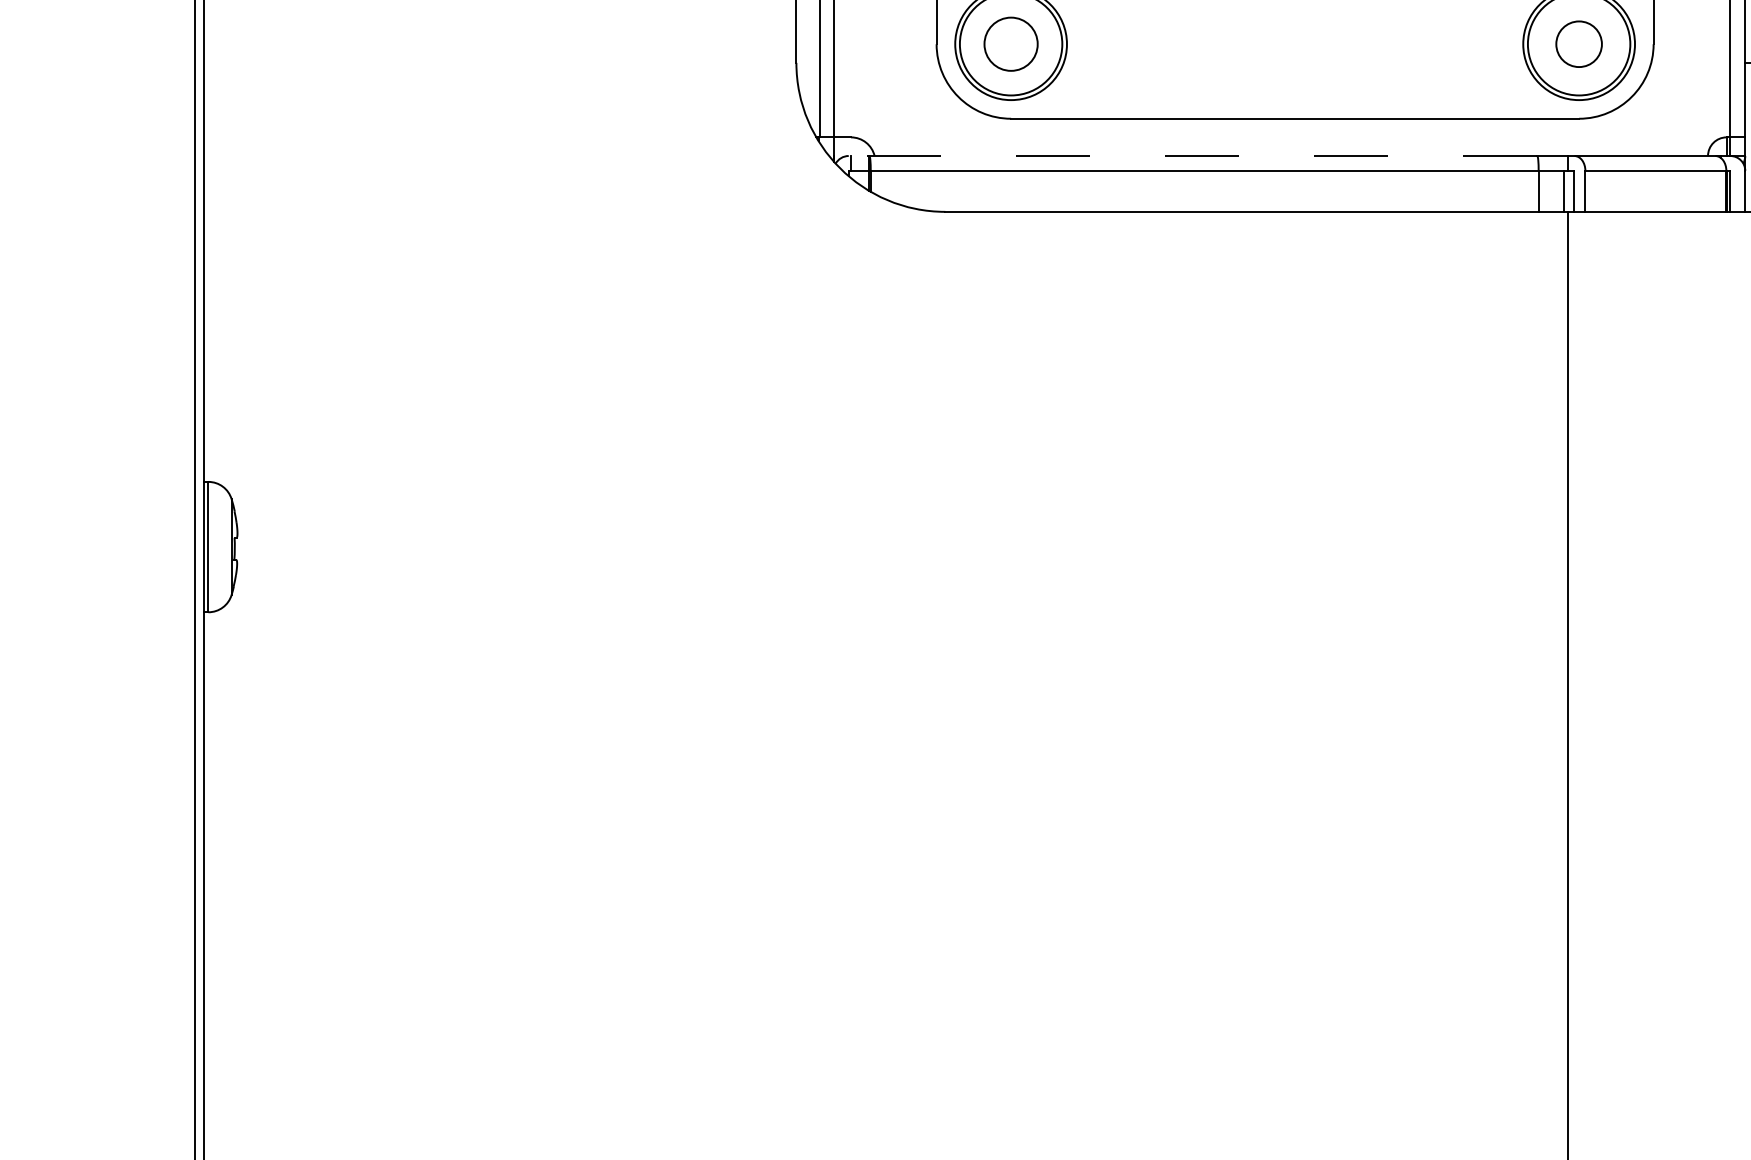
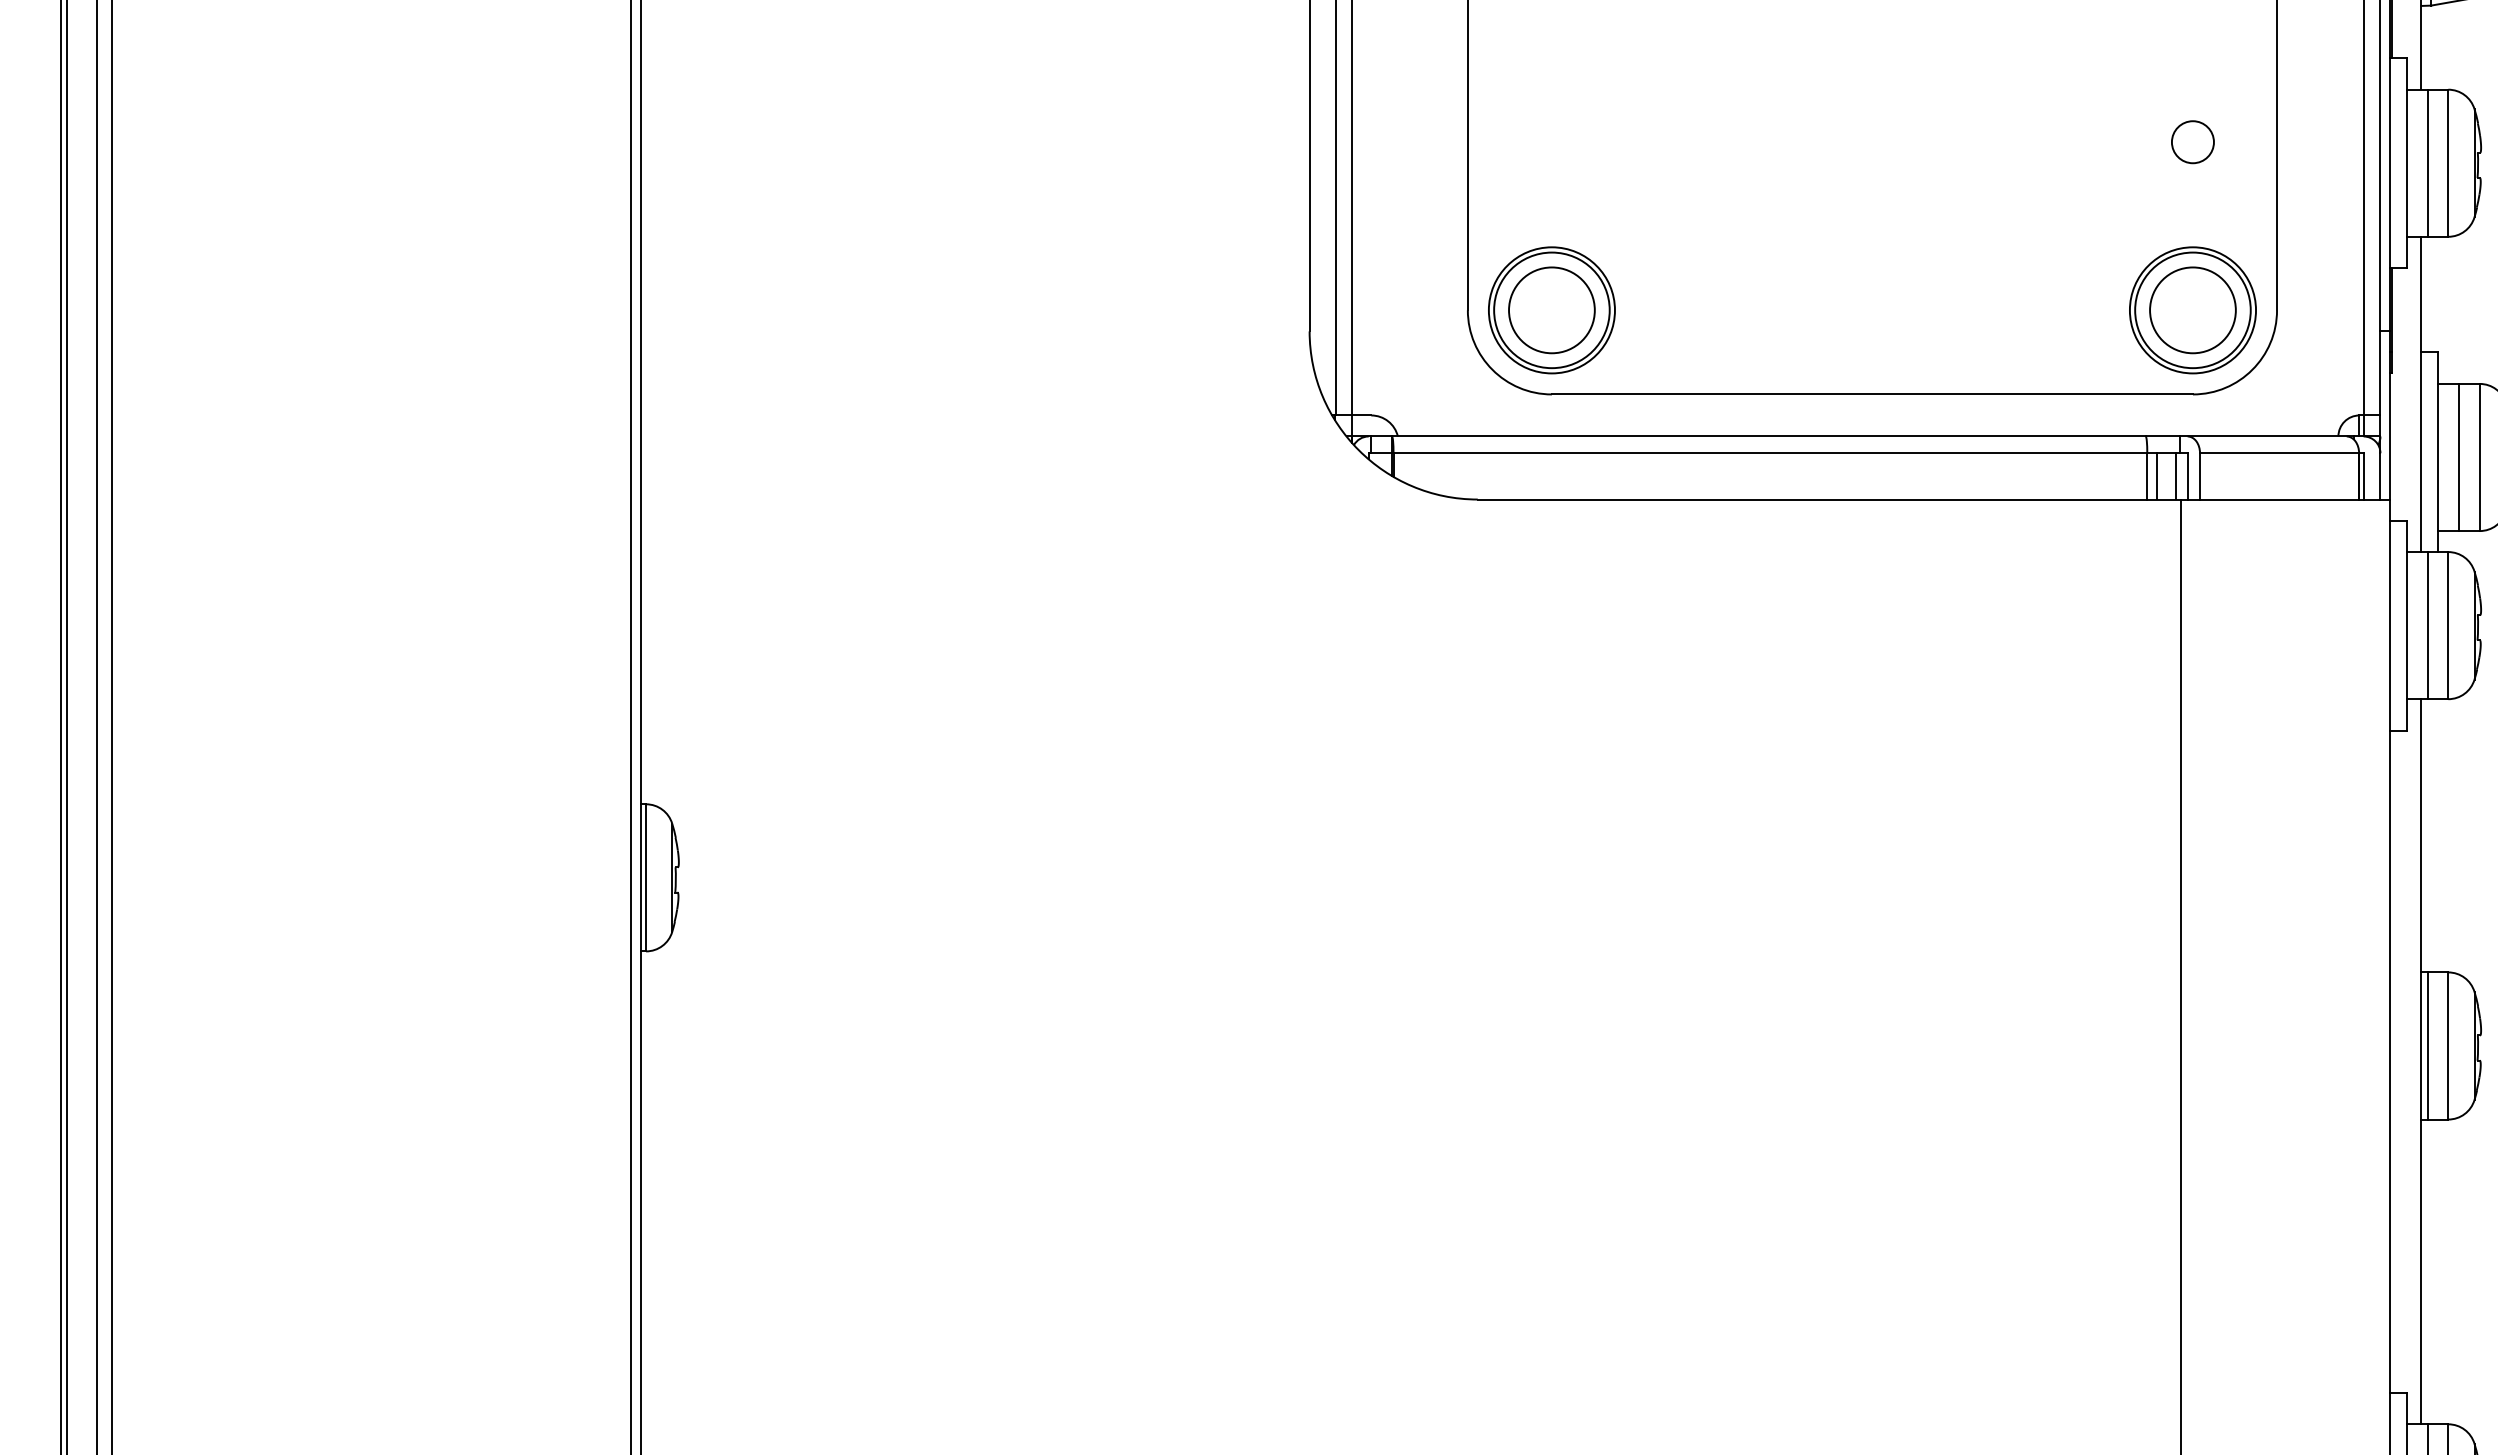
circle: (1010, 44) -> (1551, 310), size x1.43
circle: (1578, 44) -> (2192, 310), size x1.67
line: (1183, 156) -> (1746, 436), dashed -> solid
line: (1546, 191) -> (2156, 476), added

